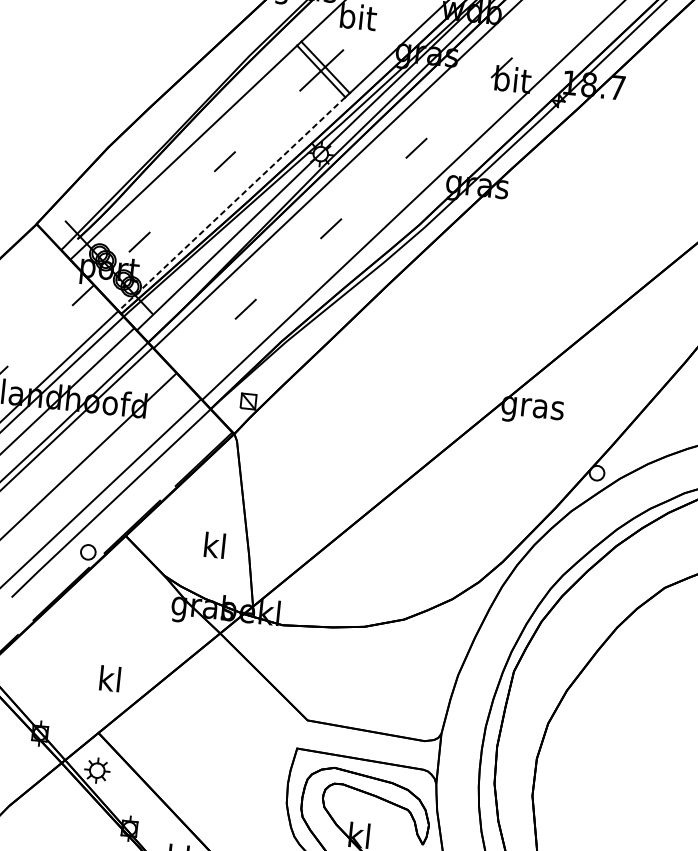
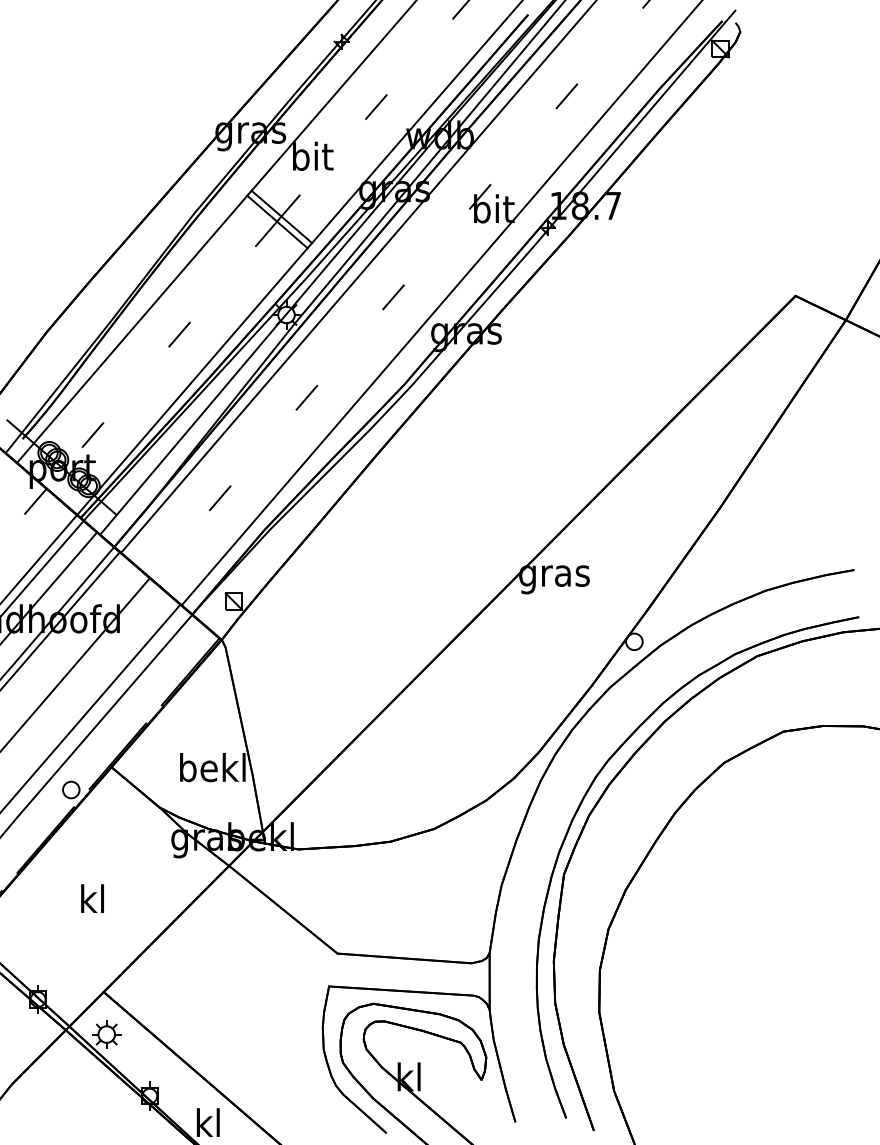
line: (232, 204) -> (192, 381), dashed -> solid
text: (214, 545) -> (212, 767), kl -> bekl
text: (110, 678) -> (92, 898), moved

